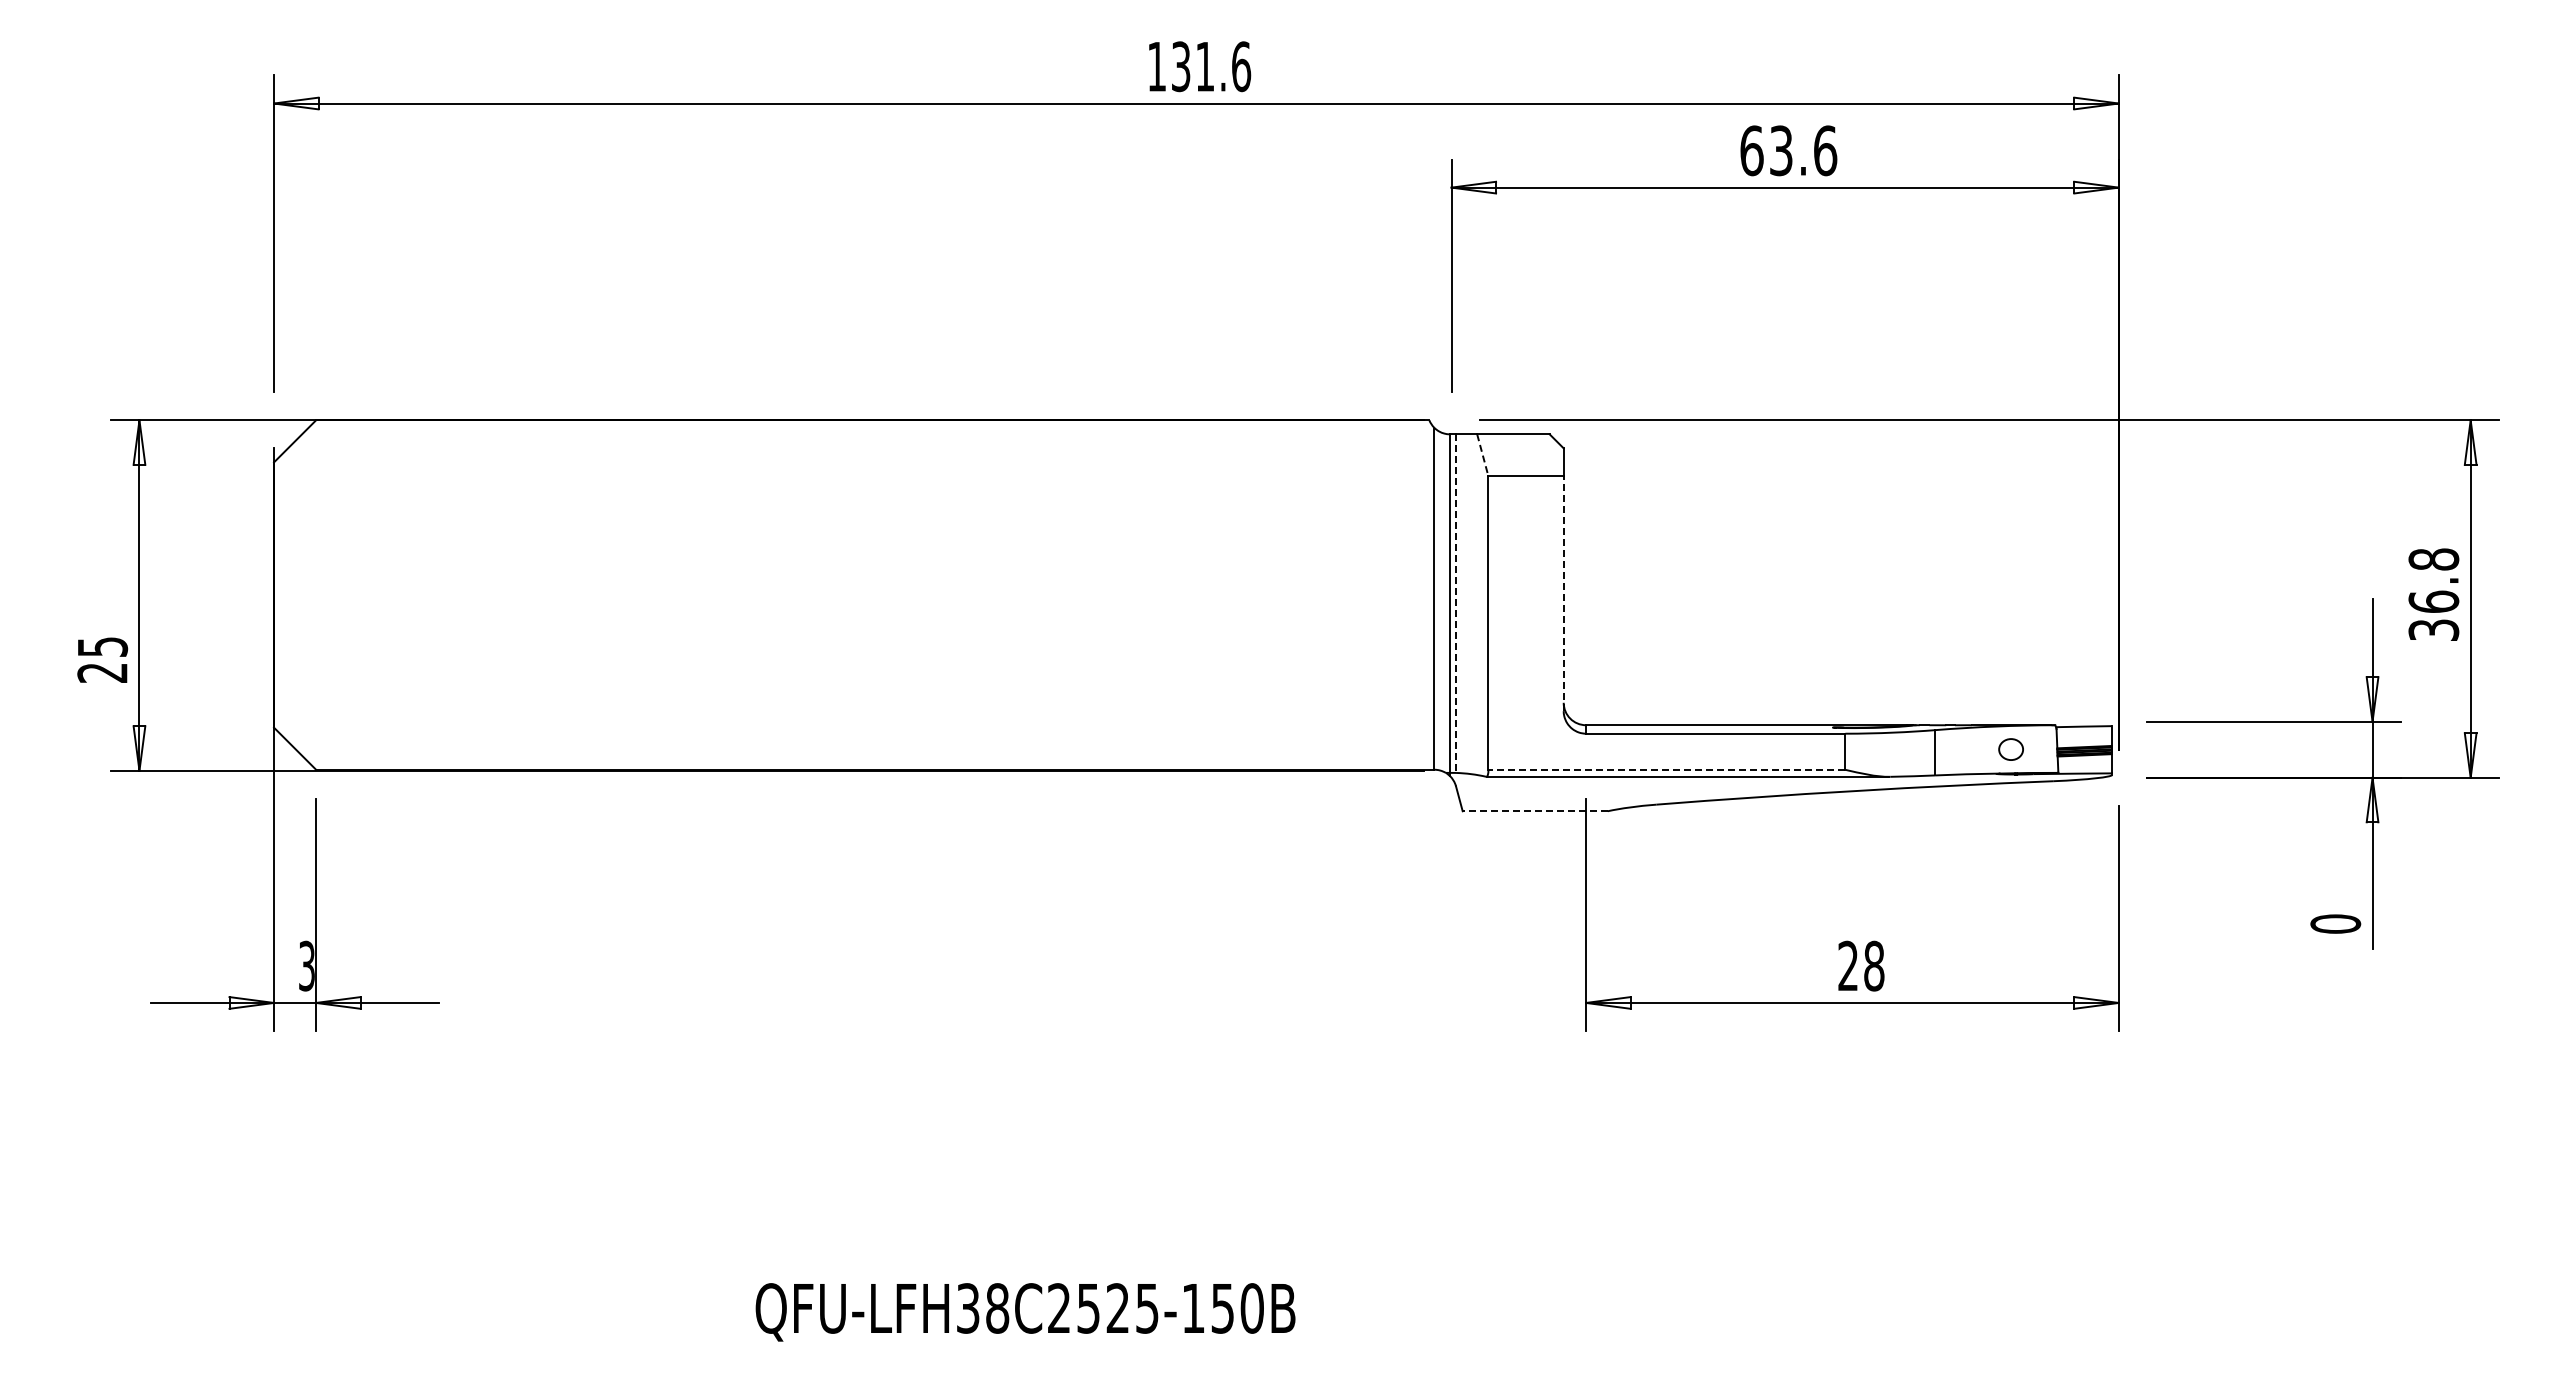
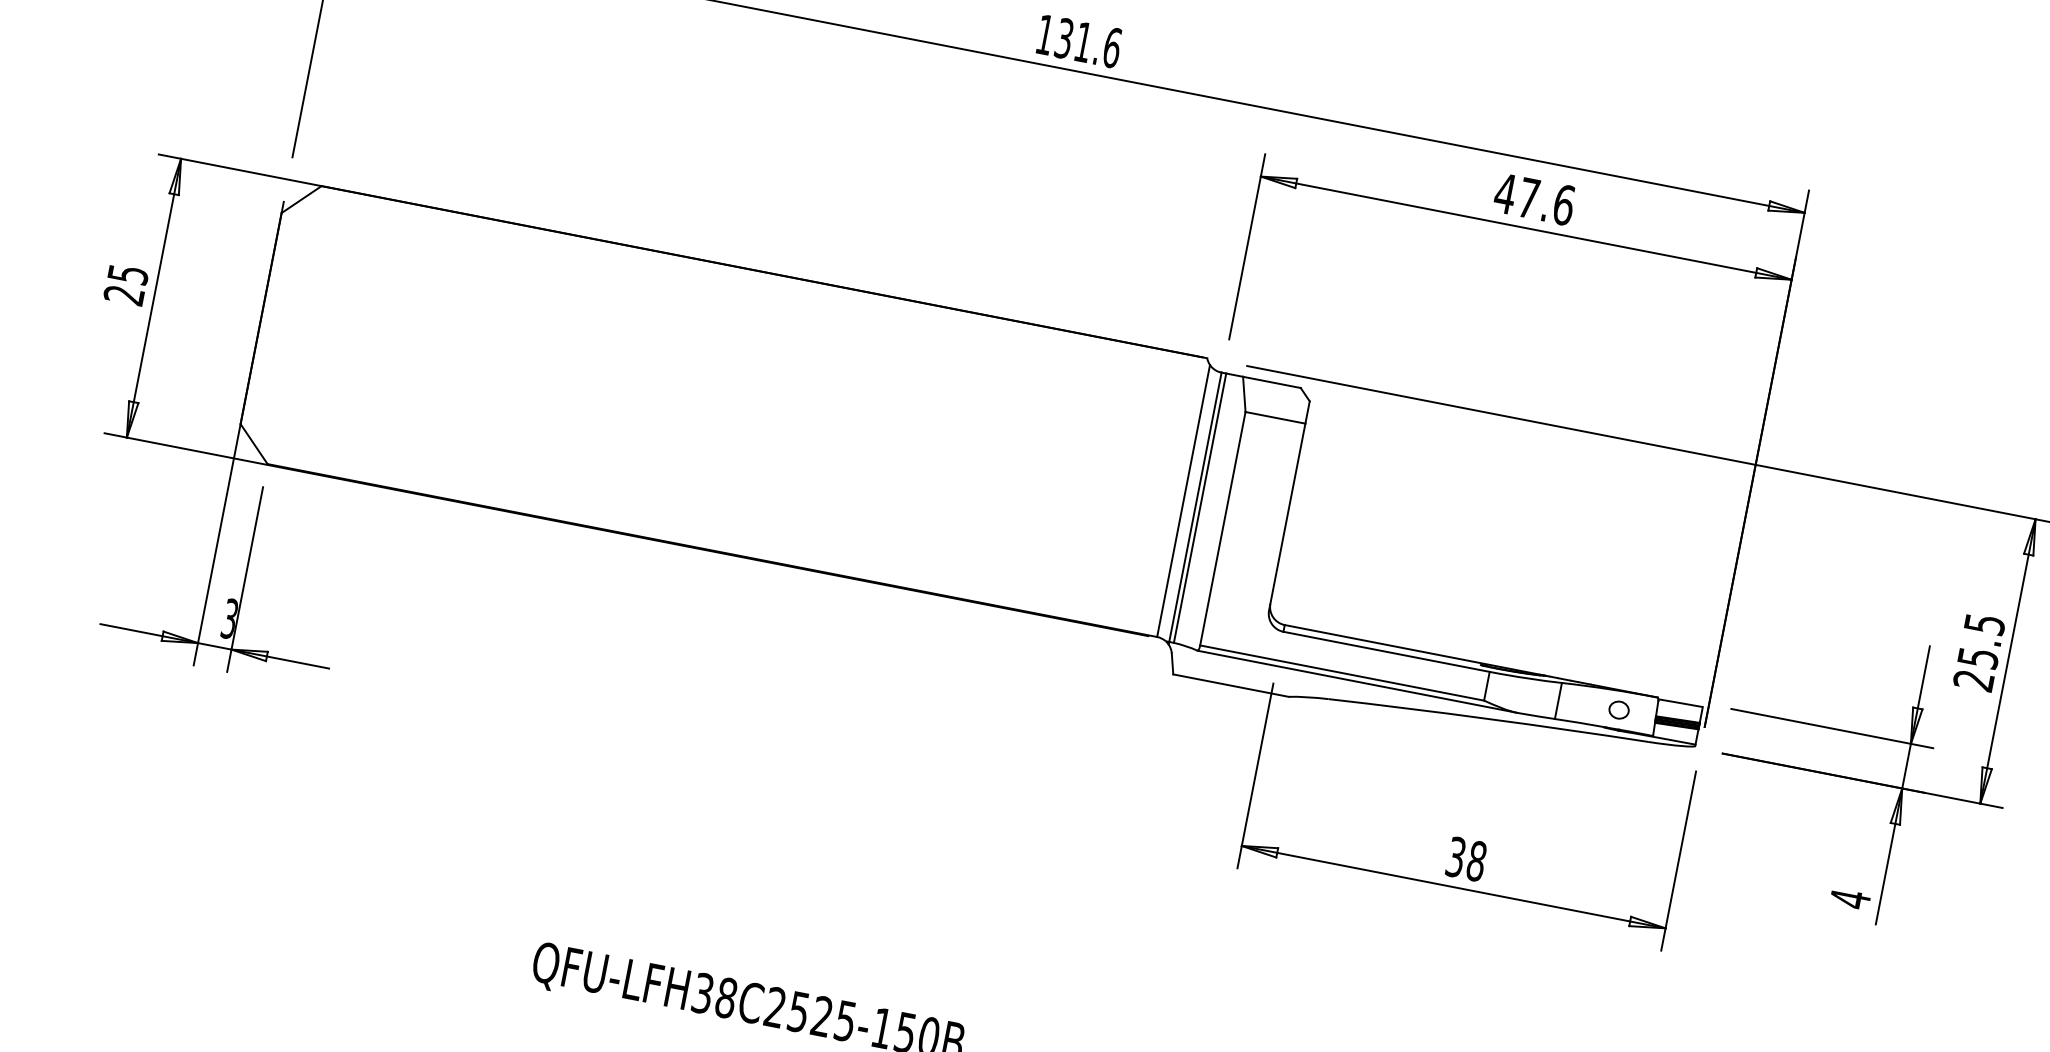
text: (1765, 150) -> (1516, 195), 63.6 -> 47.6
line: (1482, 455) -> (1244, 394), dashed -> solid
line: (1563, 593) -> (1287, 516), dashed -> solid
text: (2433, 594) -> (1979, 652), 36.8 -> 25.5
line: (1456, 604) -> (1200, 508), dashed -> solid
text: (102, 659) -> (126, 284), moved
line: (1666, 769) -> (1341, 672), dashed -> solid
line: (1535, 811) -> (1231, 685), dashed -> solid
text: (2335, 924) -> (1850, 899), 0 -> 4
text: (1848, 966) -> (1456, 857), 28 -> 38

